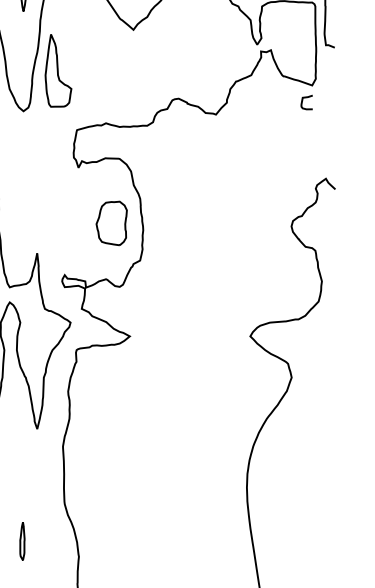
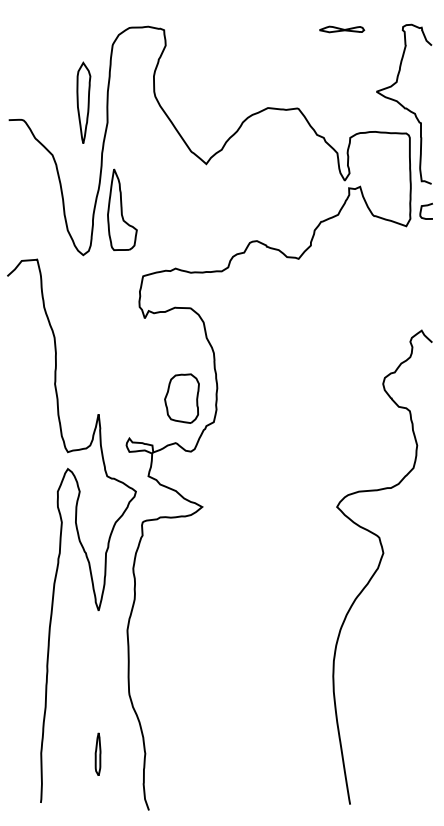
curve: (303, 99) -> (422, 208), moved
part: (111, 223) -> (181, 398), moved
part: (21, 540) -> (97, 753), moved

